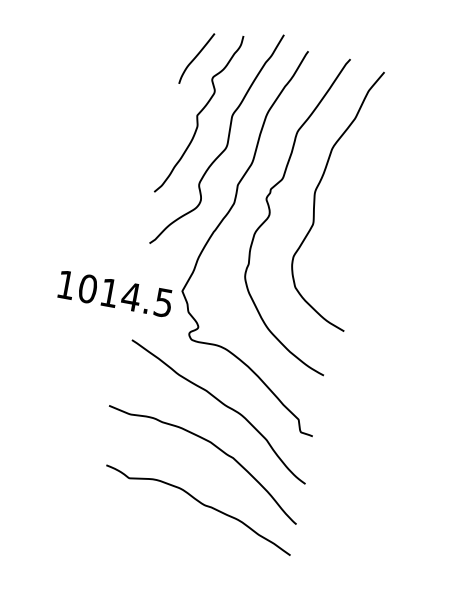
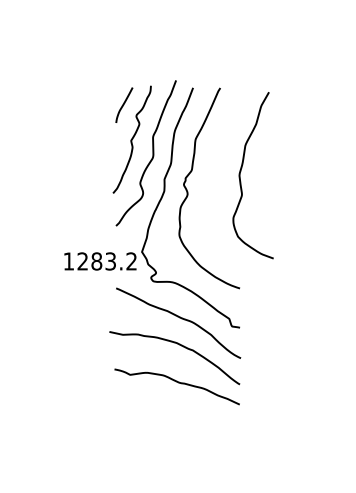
curve: (319, 187) -> (241, 171), moved
text: (124, 295) -> (106, 261), 1014.5 -> 1283.2

